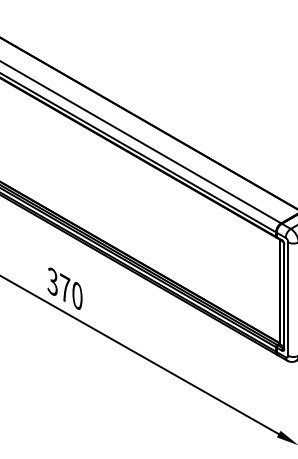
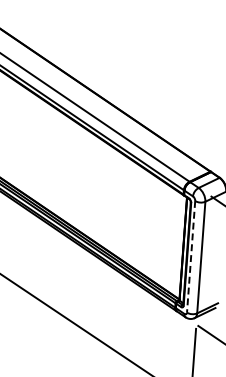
line: (288, 299) -> (191, 257), solid -> dashed

